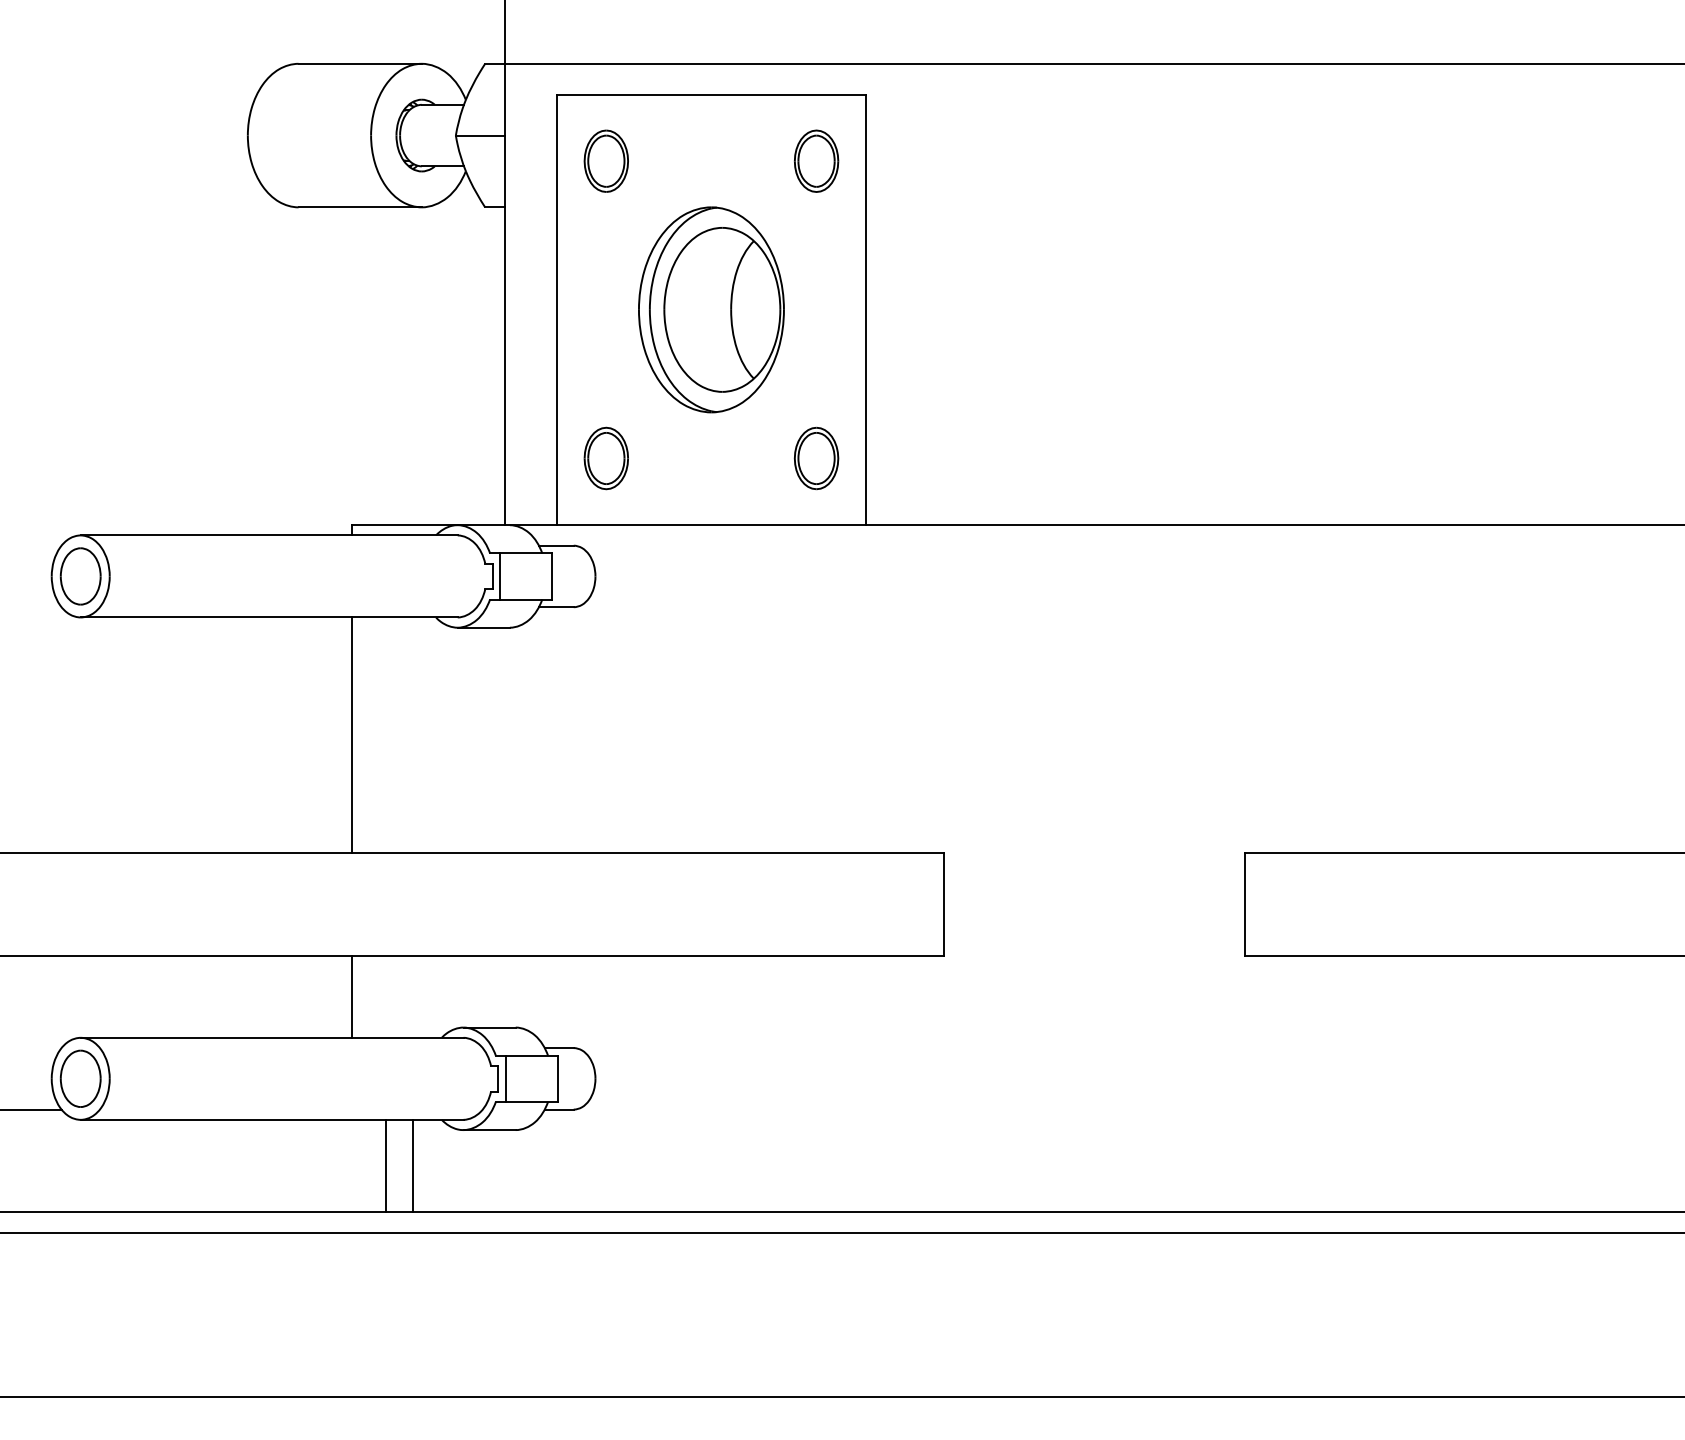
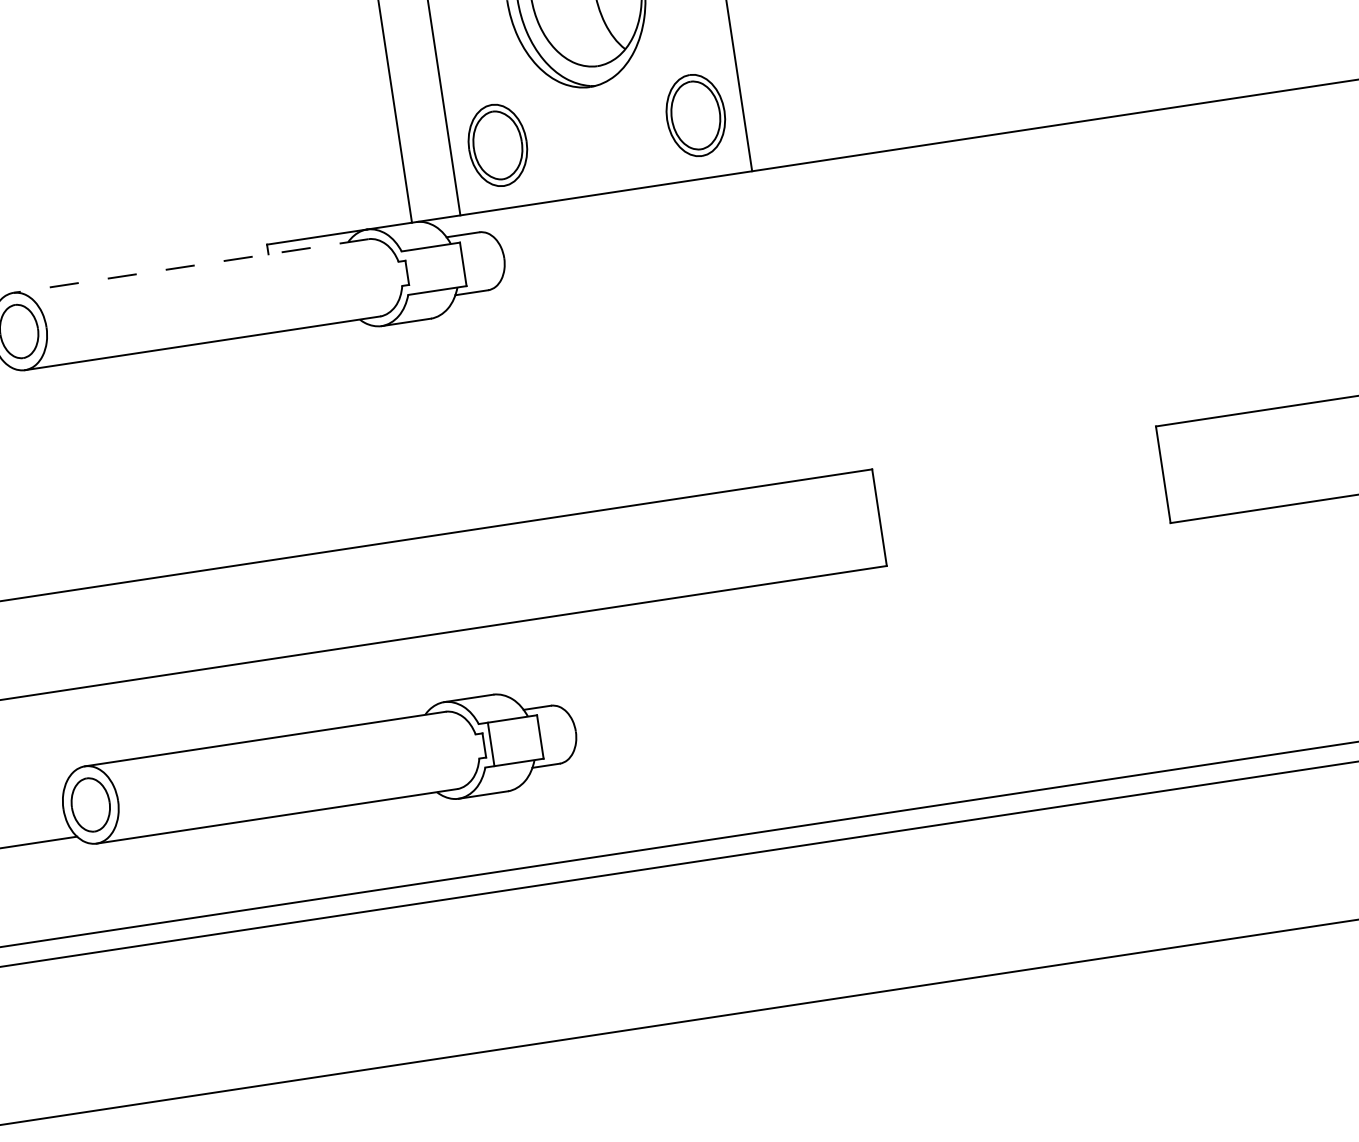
part: (605, 458) -> (496, 145), size x1.4
part: (816, 458) -> (695, 115), size x1.4
line: (268, 535) -> (190, 266), solid -> dashed
line: (499, 576) -> (413, 271), removed
line: (351, 735) -> (297, 442), removed
line: (351, 996) -> (334, 688), removed
line: (385, 1165) -> (390, 843), removed
line: (412, 1165) -> (415, 839), removed

